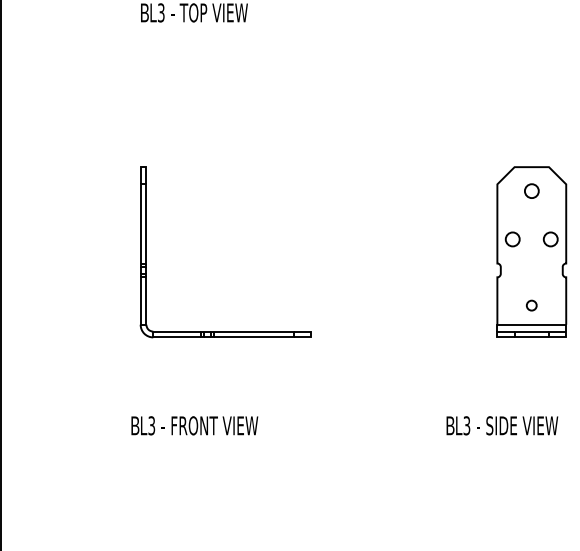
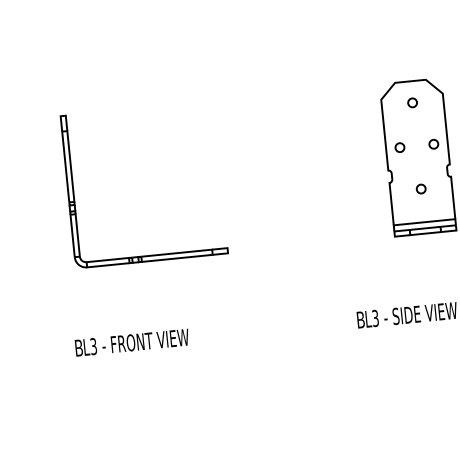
circle: (531, 191) -> (412, 103), size x0.71
circle: (512, 239) -> (399, 147), size x0.71
circle: (550, 239) -> (433, 144), size x0.71
circle: (531, 305) -> (420, 188), moved

